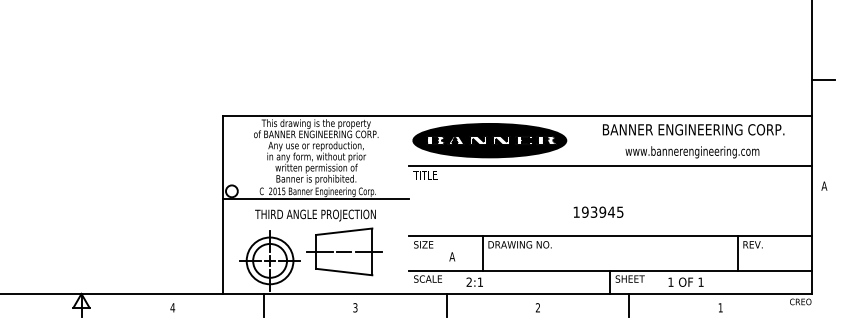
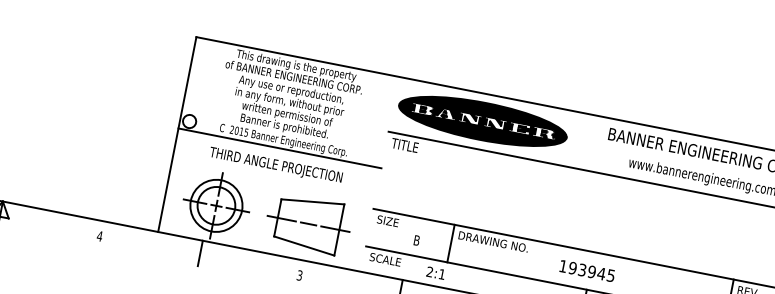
text: (598, 211) -> (587, 270), moved
part: (344, 251) -> (308, 223), moved
text: (452, 256) -> (417, 240), A -> B

